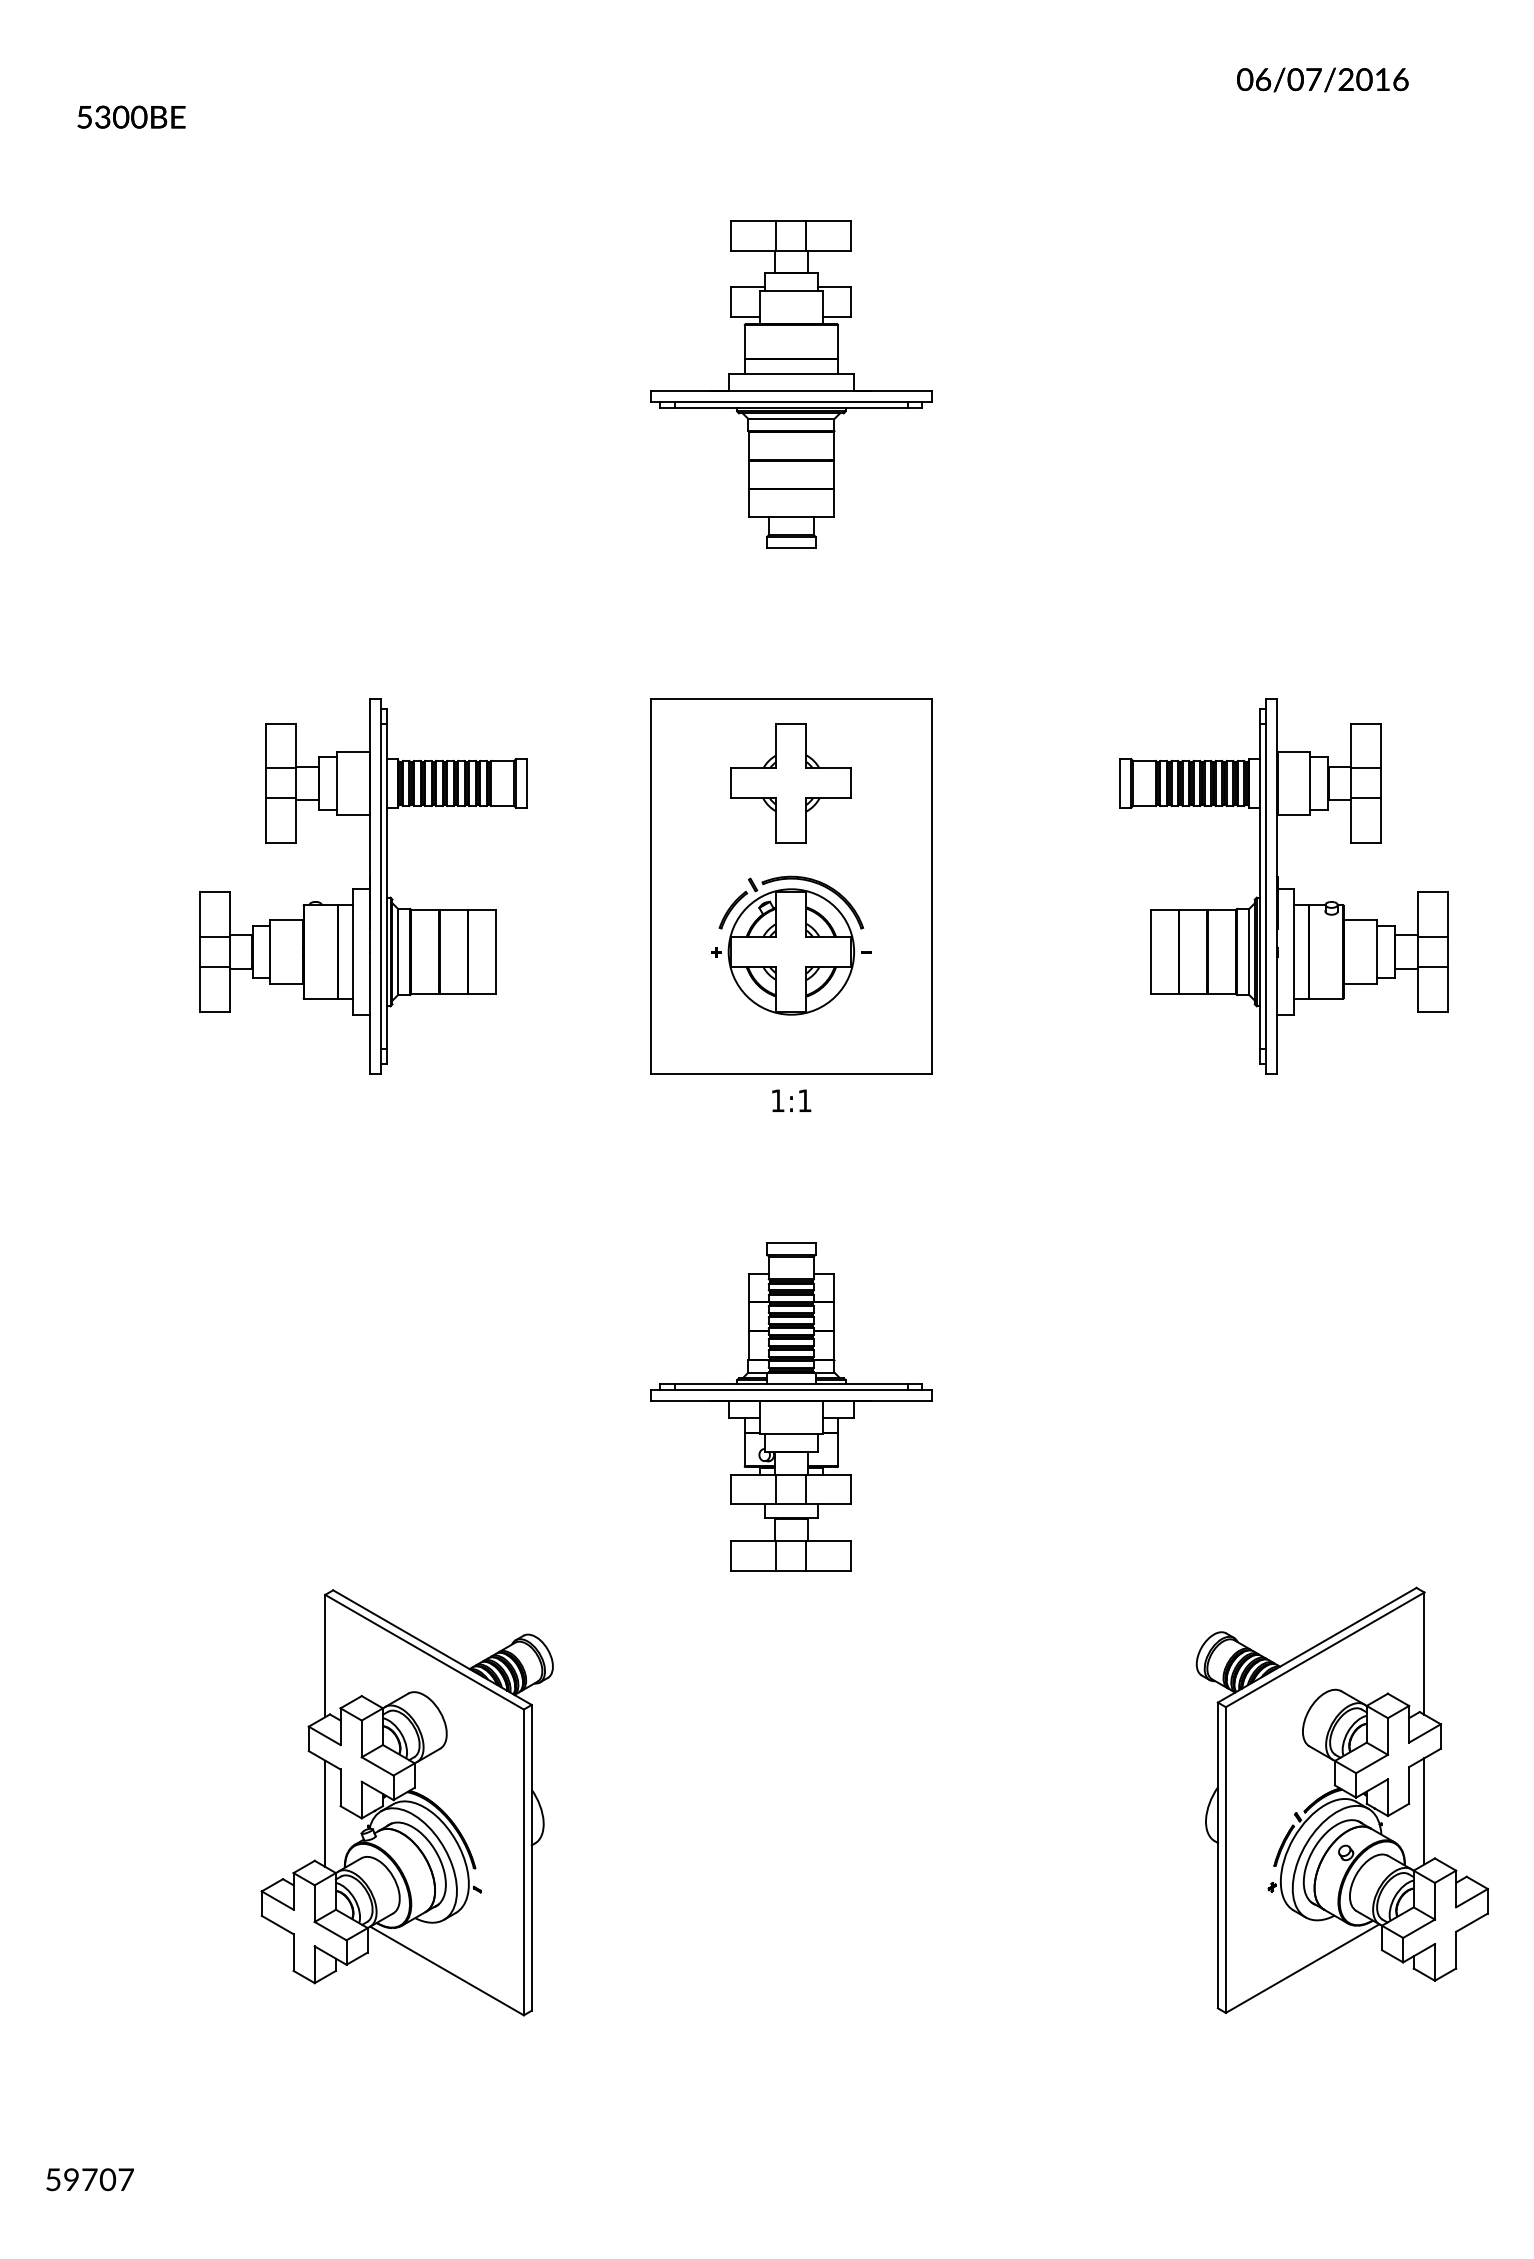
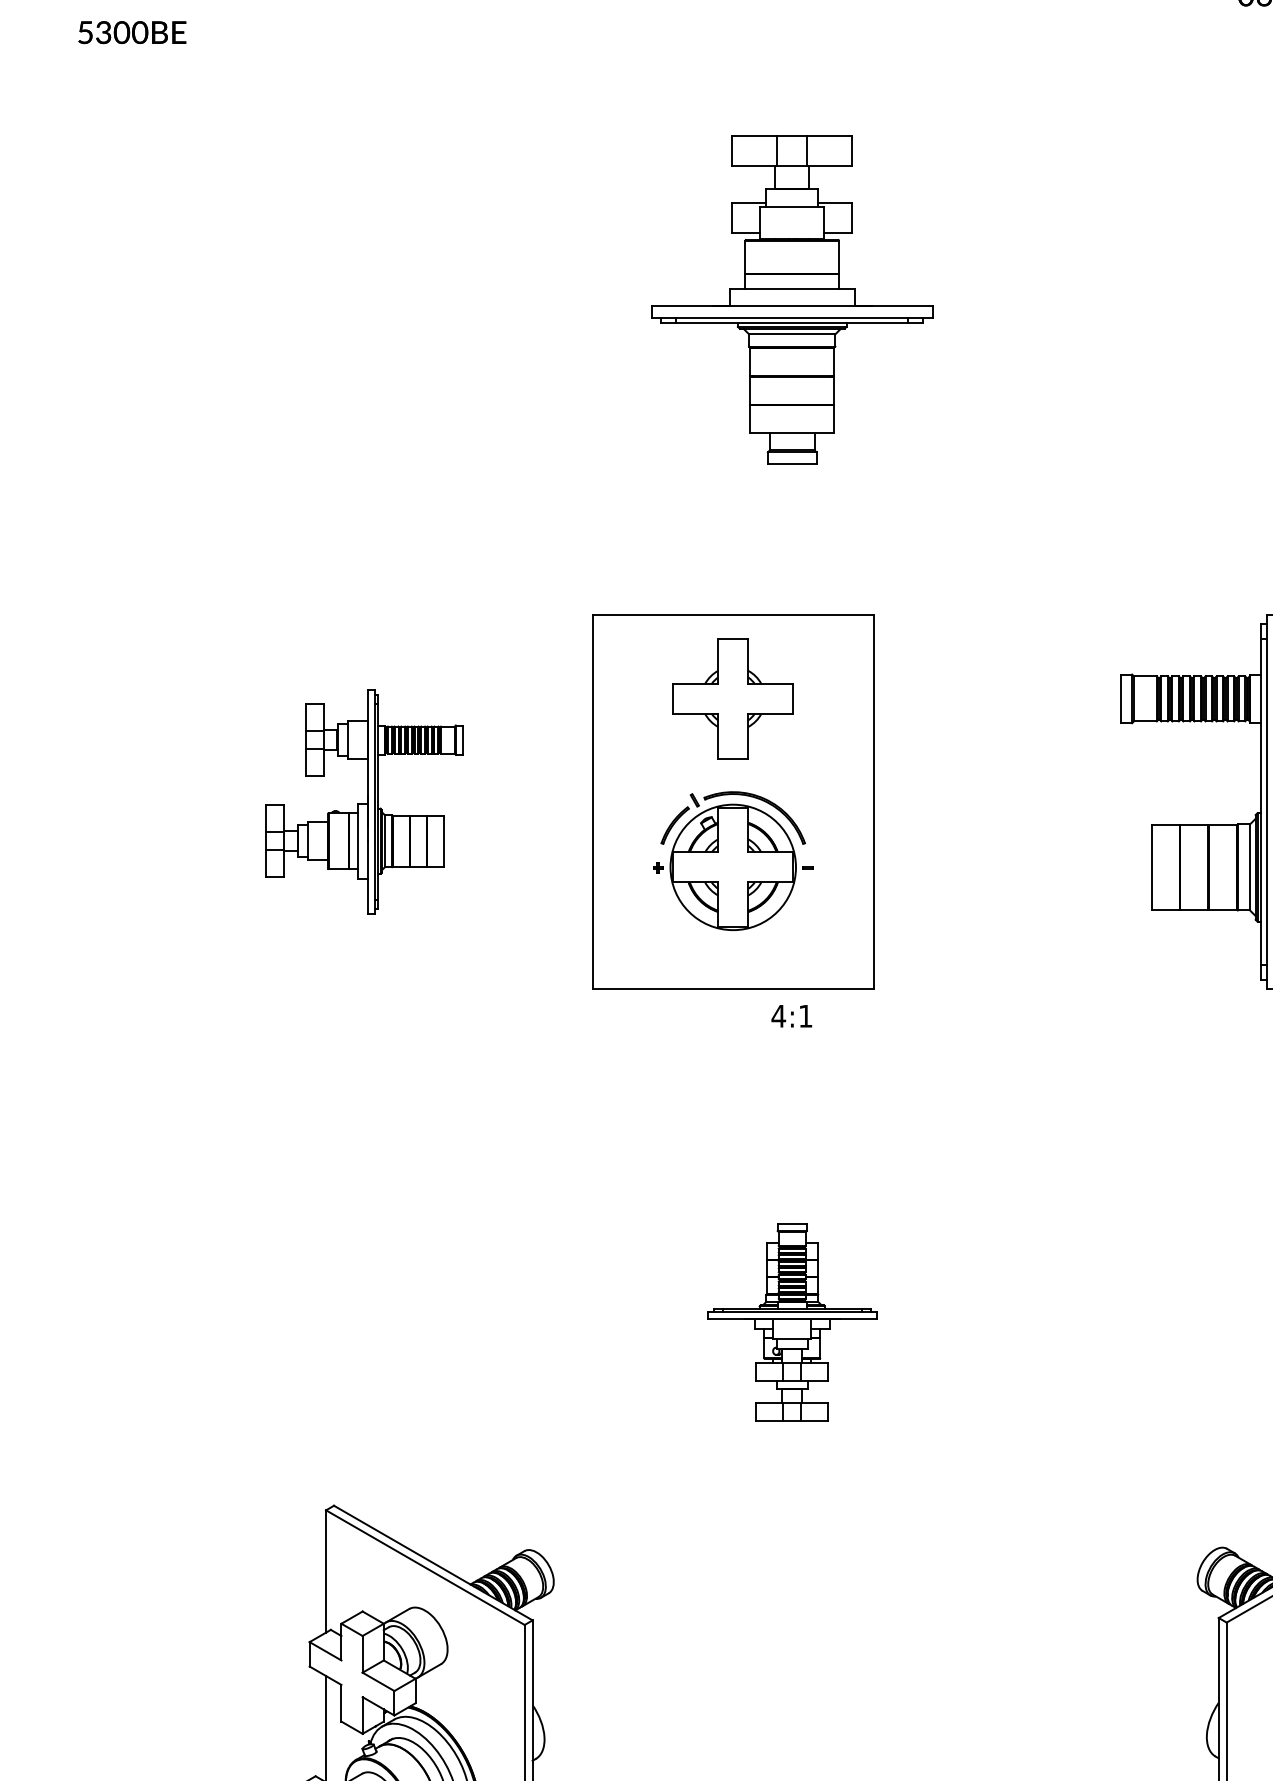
part: (363, 886) -> (364, 801), size x0.6
part: (791, 886) -> (733, 801), moved
text: (777, 1100) -> (778, 1015), 1:1 -> 4:1
part: (791, 1406) -> (792, 1321), size x0.6

